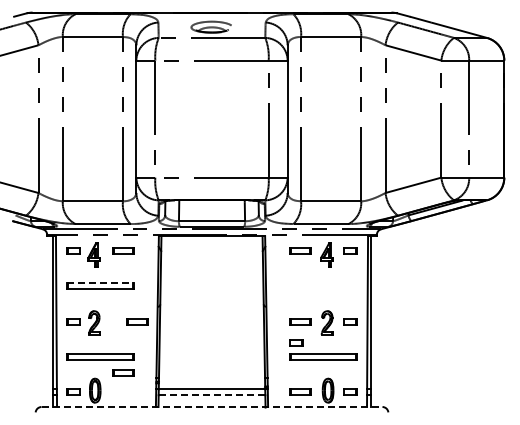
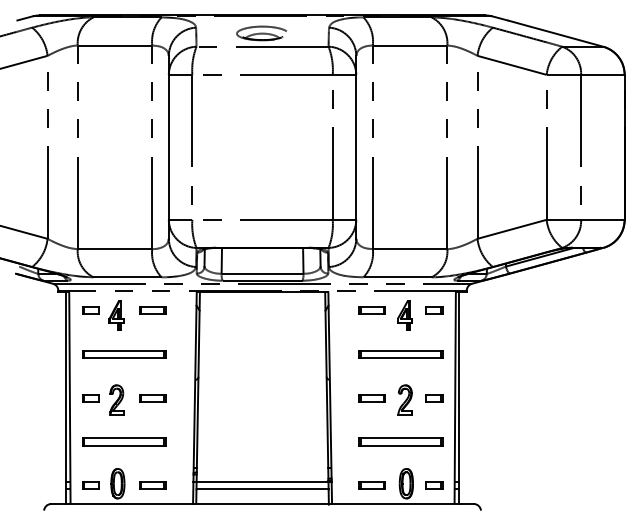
line: (100, 283) -> (124, 350), dashed -> solid
part: (323, 285) -> (400, 353), added
part: (137, 321) -> (152, 398), moved
part: (296, 342) -> (367, 424), removed
part: (123, 372) -> (152, 484), moved
line: (211, 395) -> (261, 489), dashed -> solid
line: (212, 407) -> (263, 504), dashed -> solid

